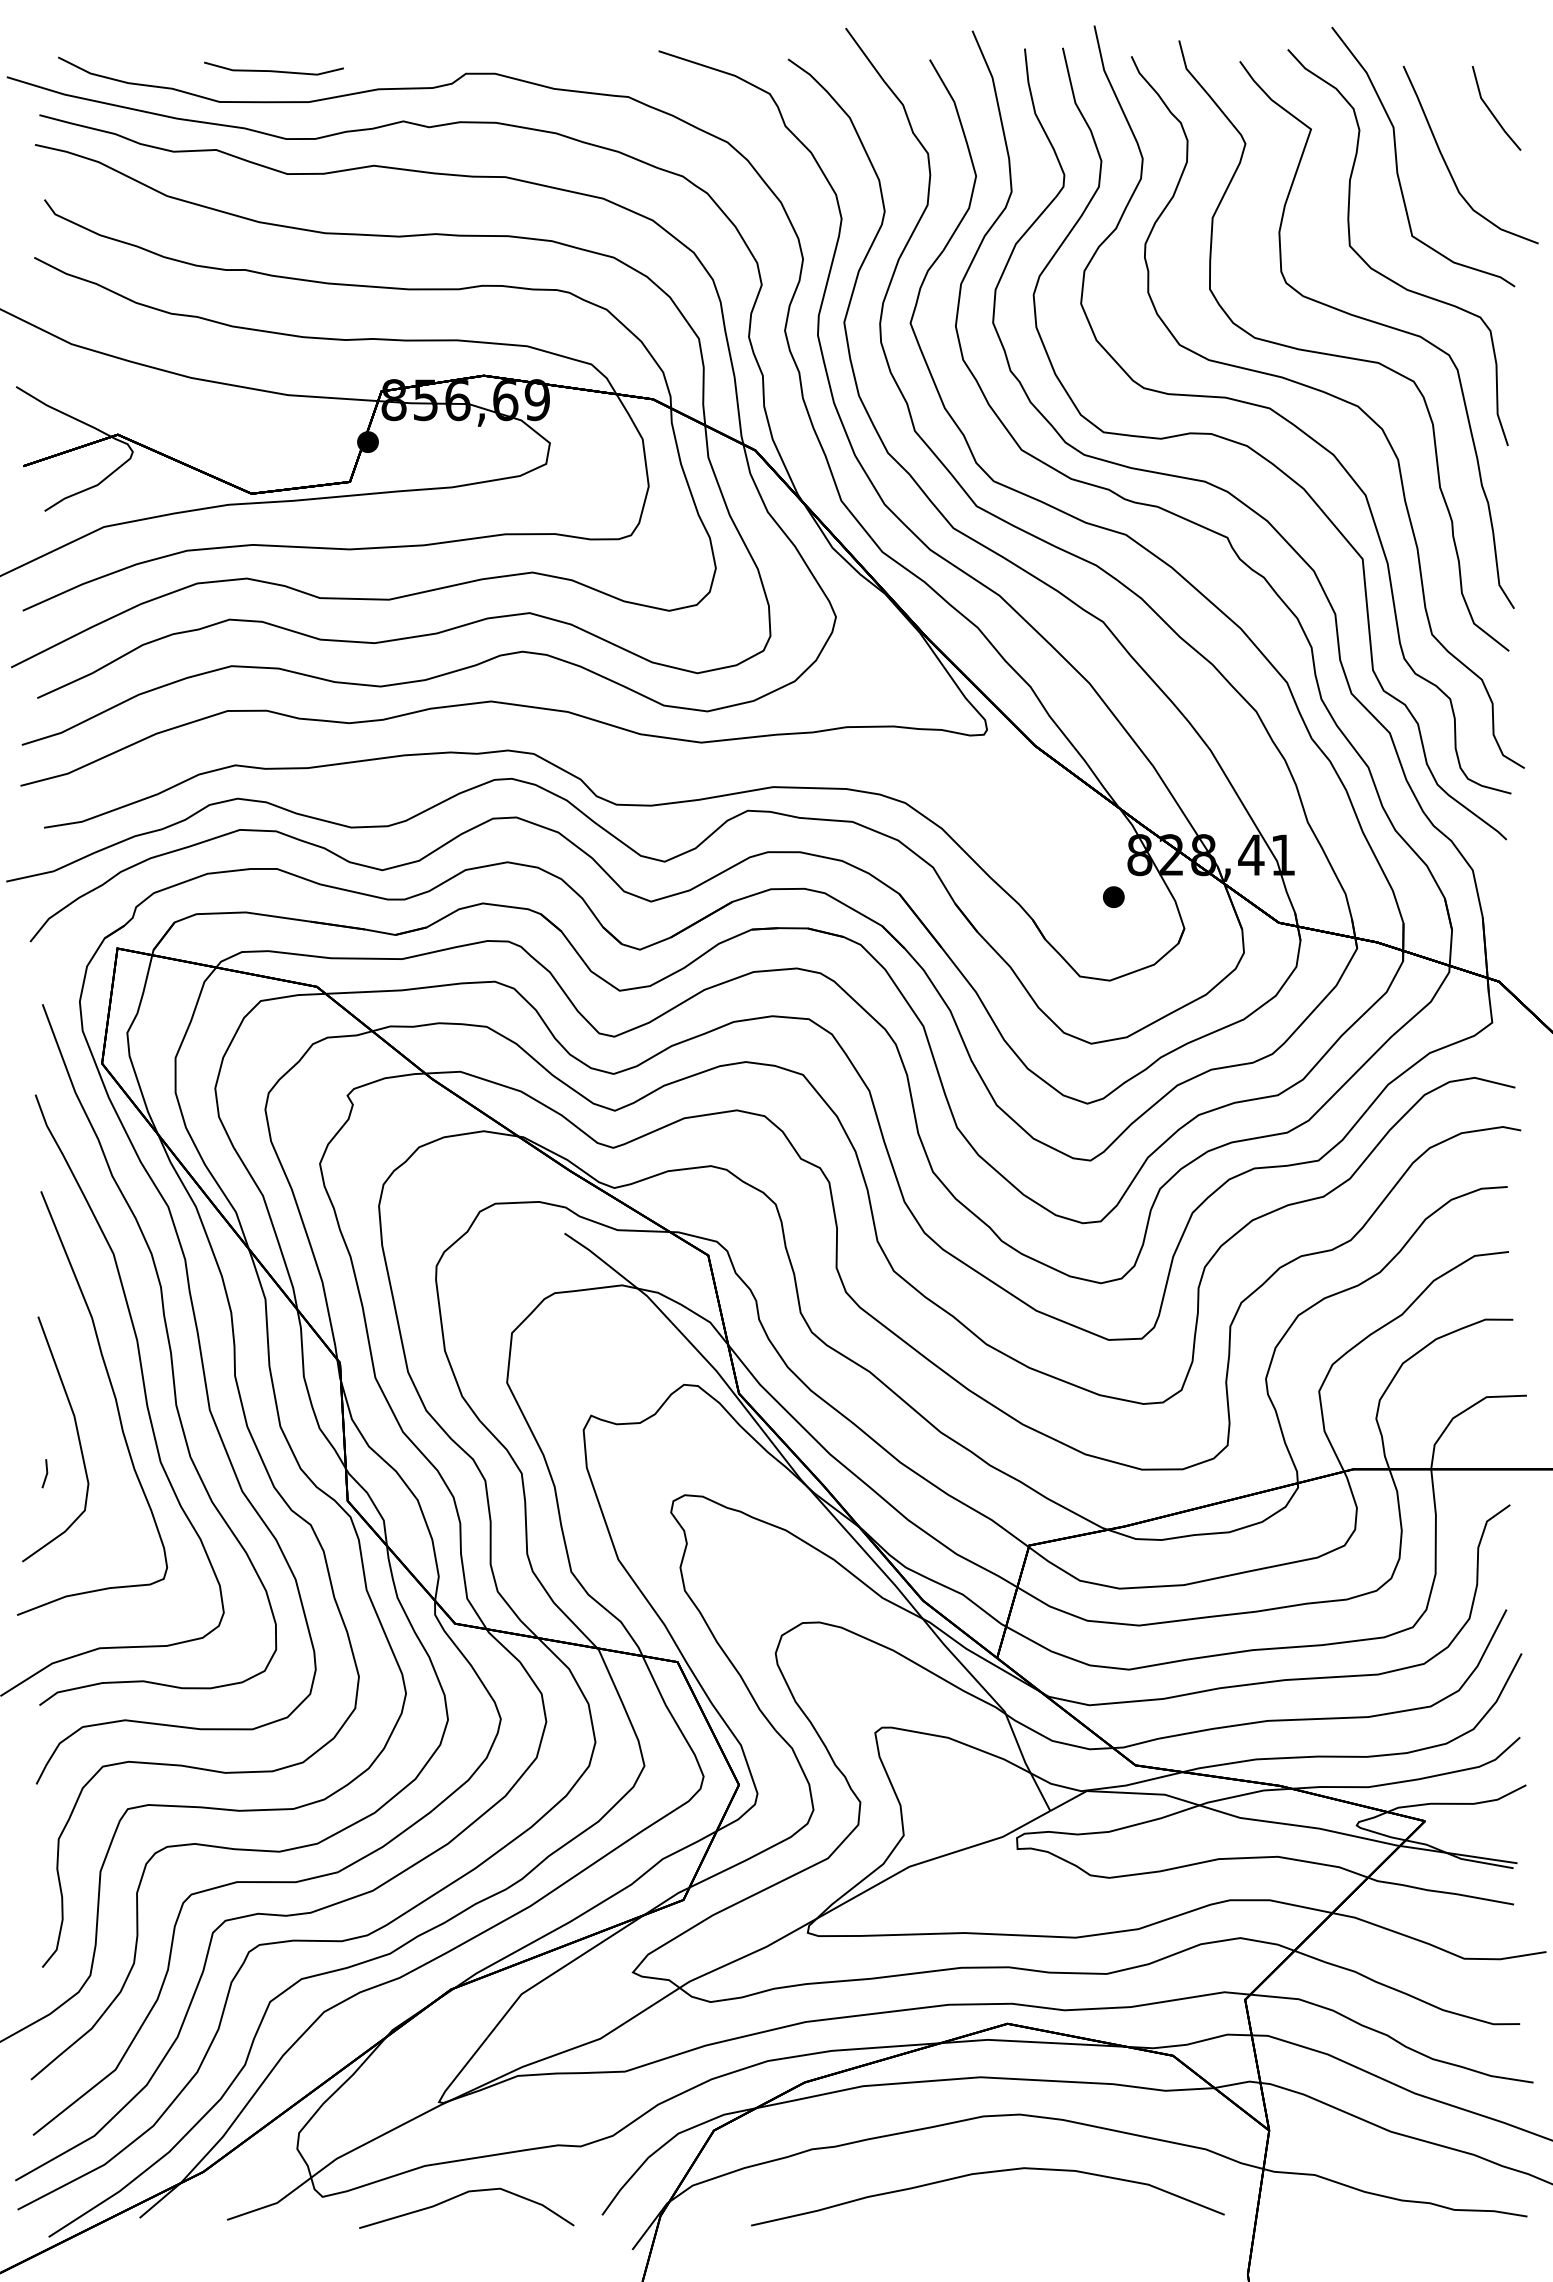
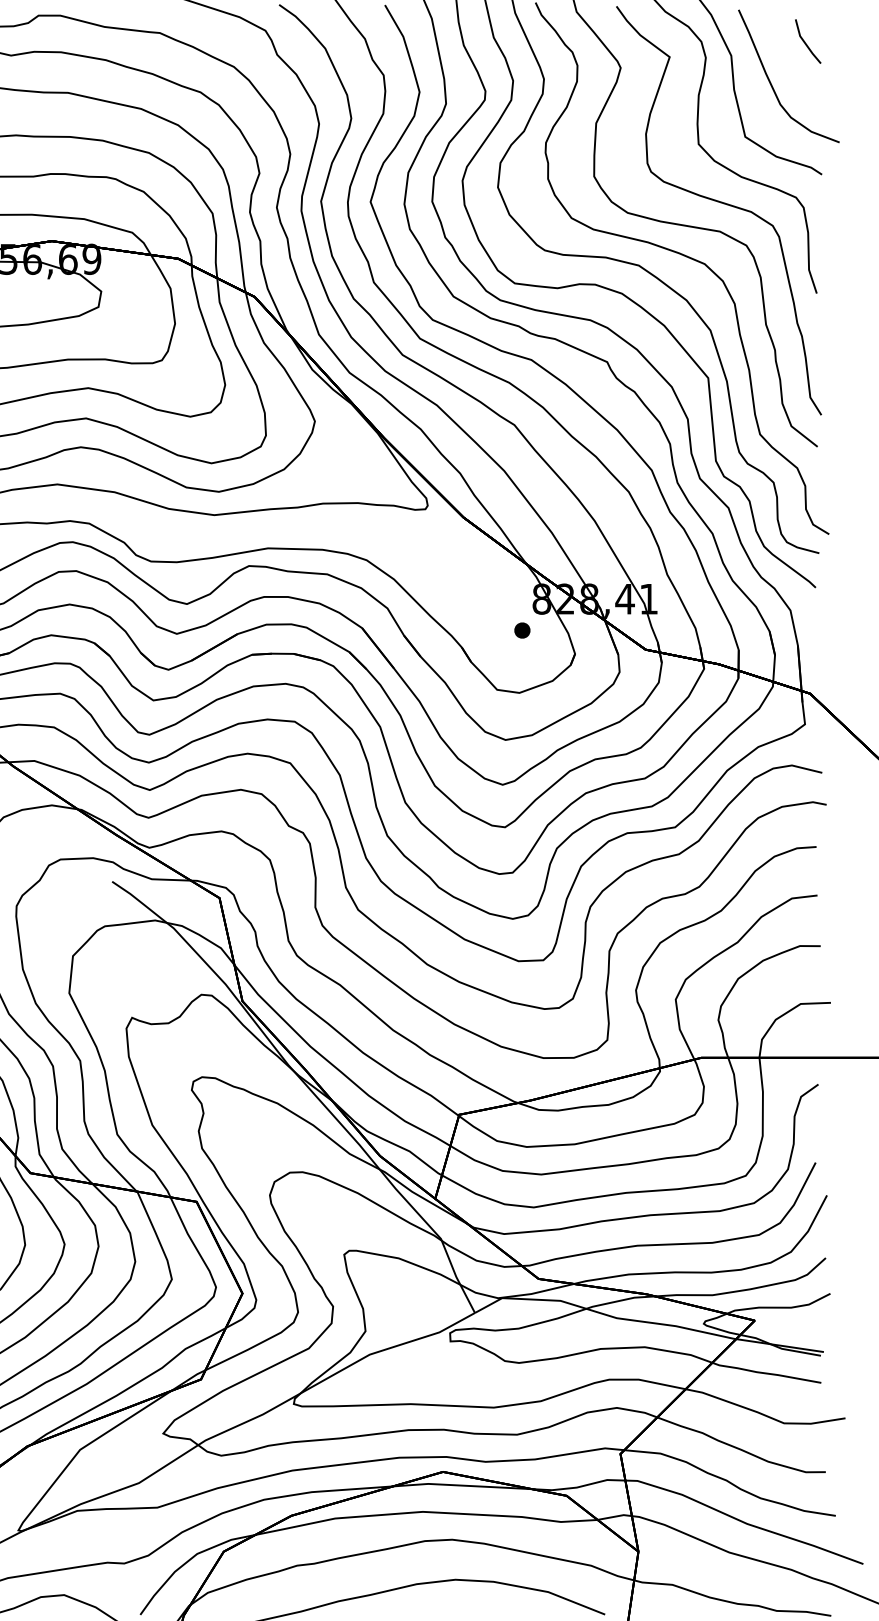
part: (1496, 108) -> (808, 41), size x0.7

